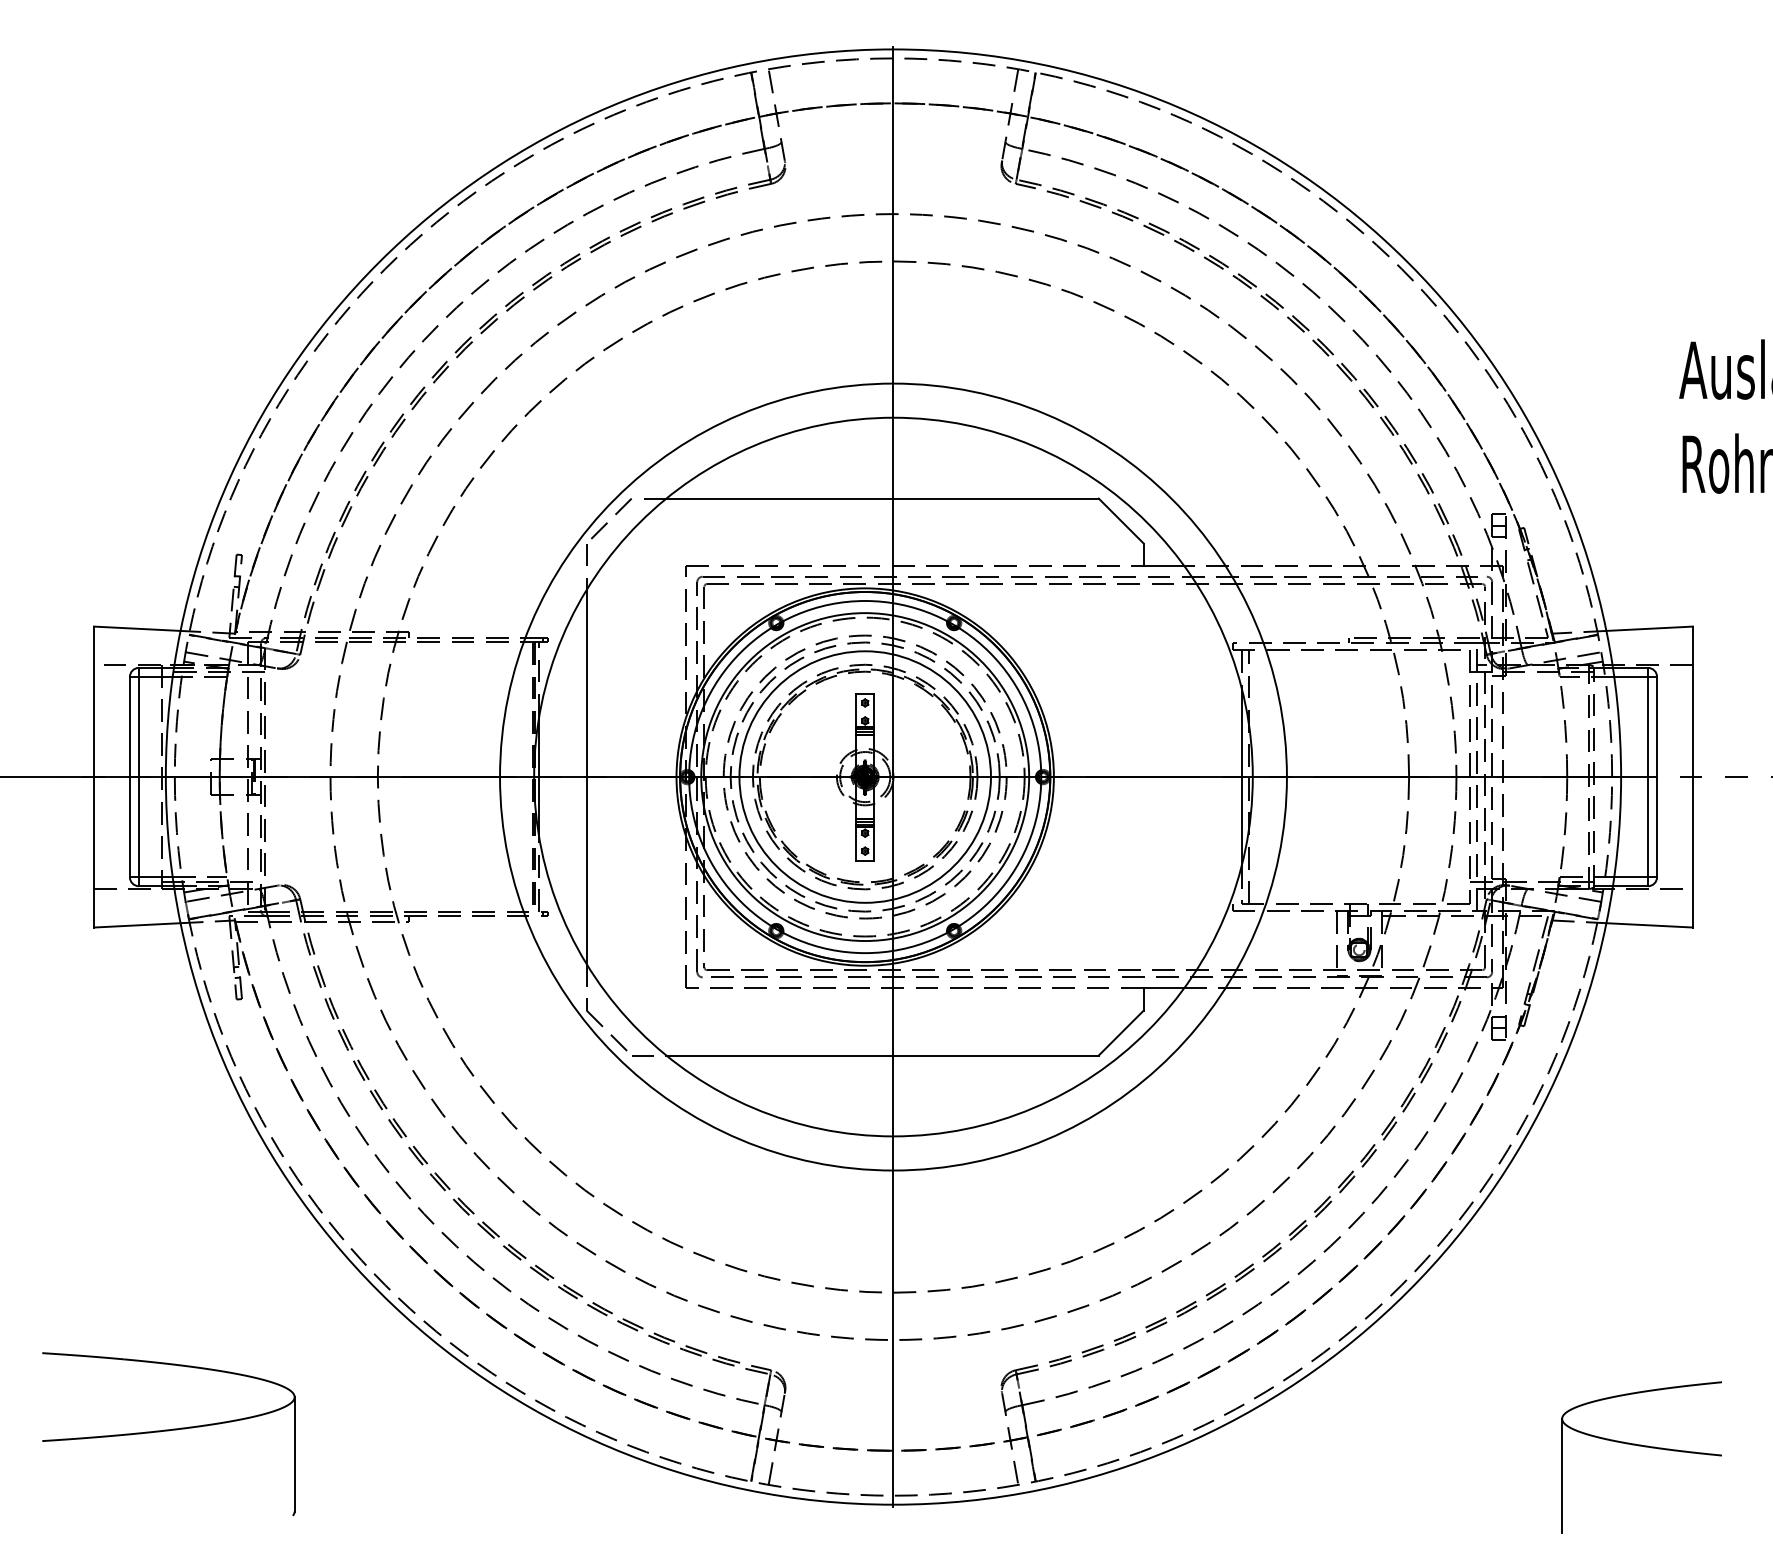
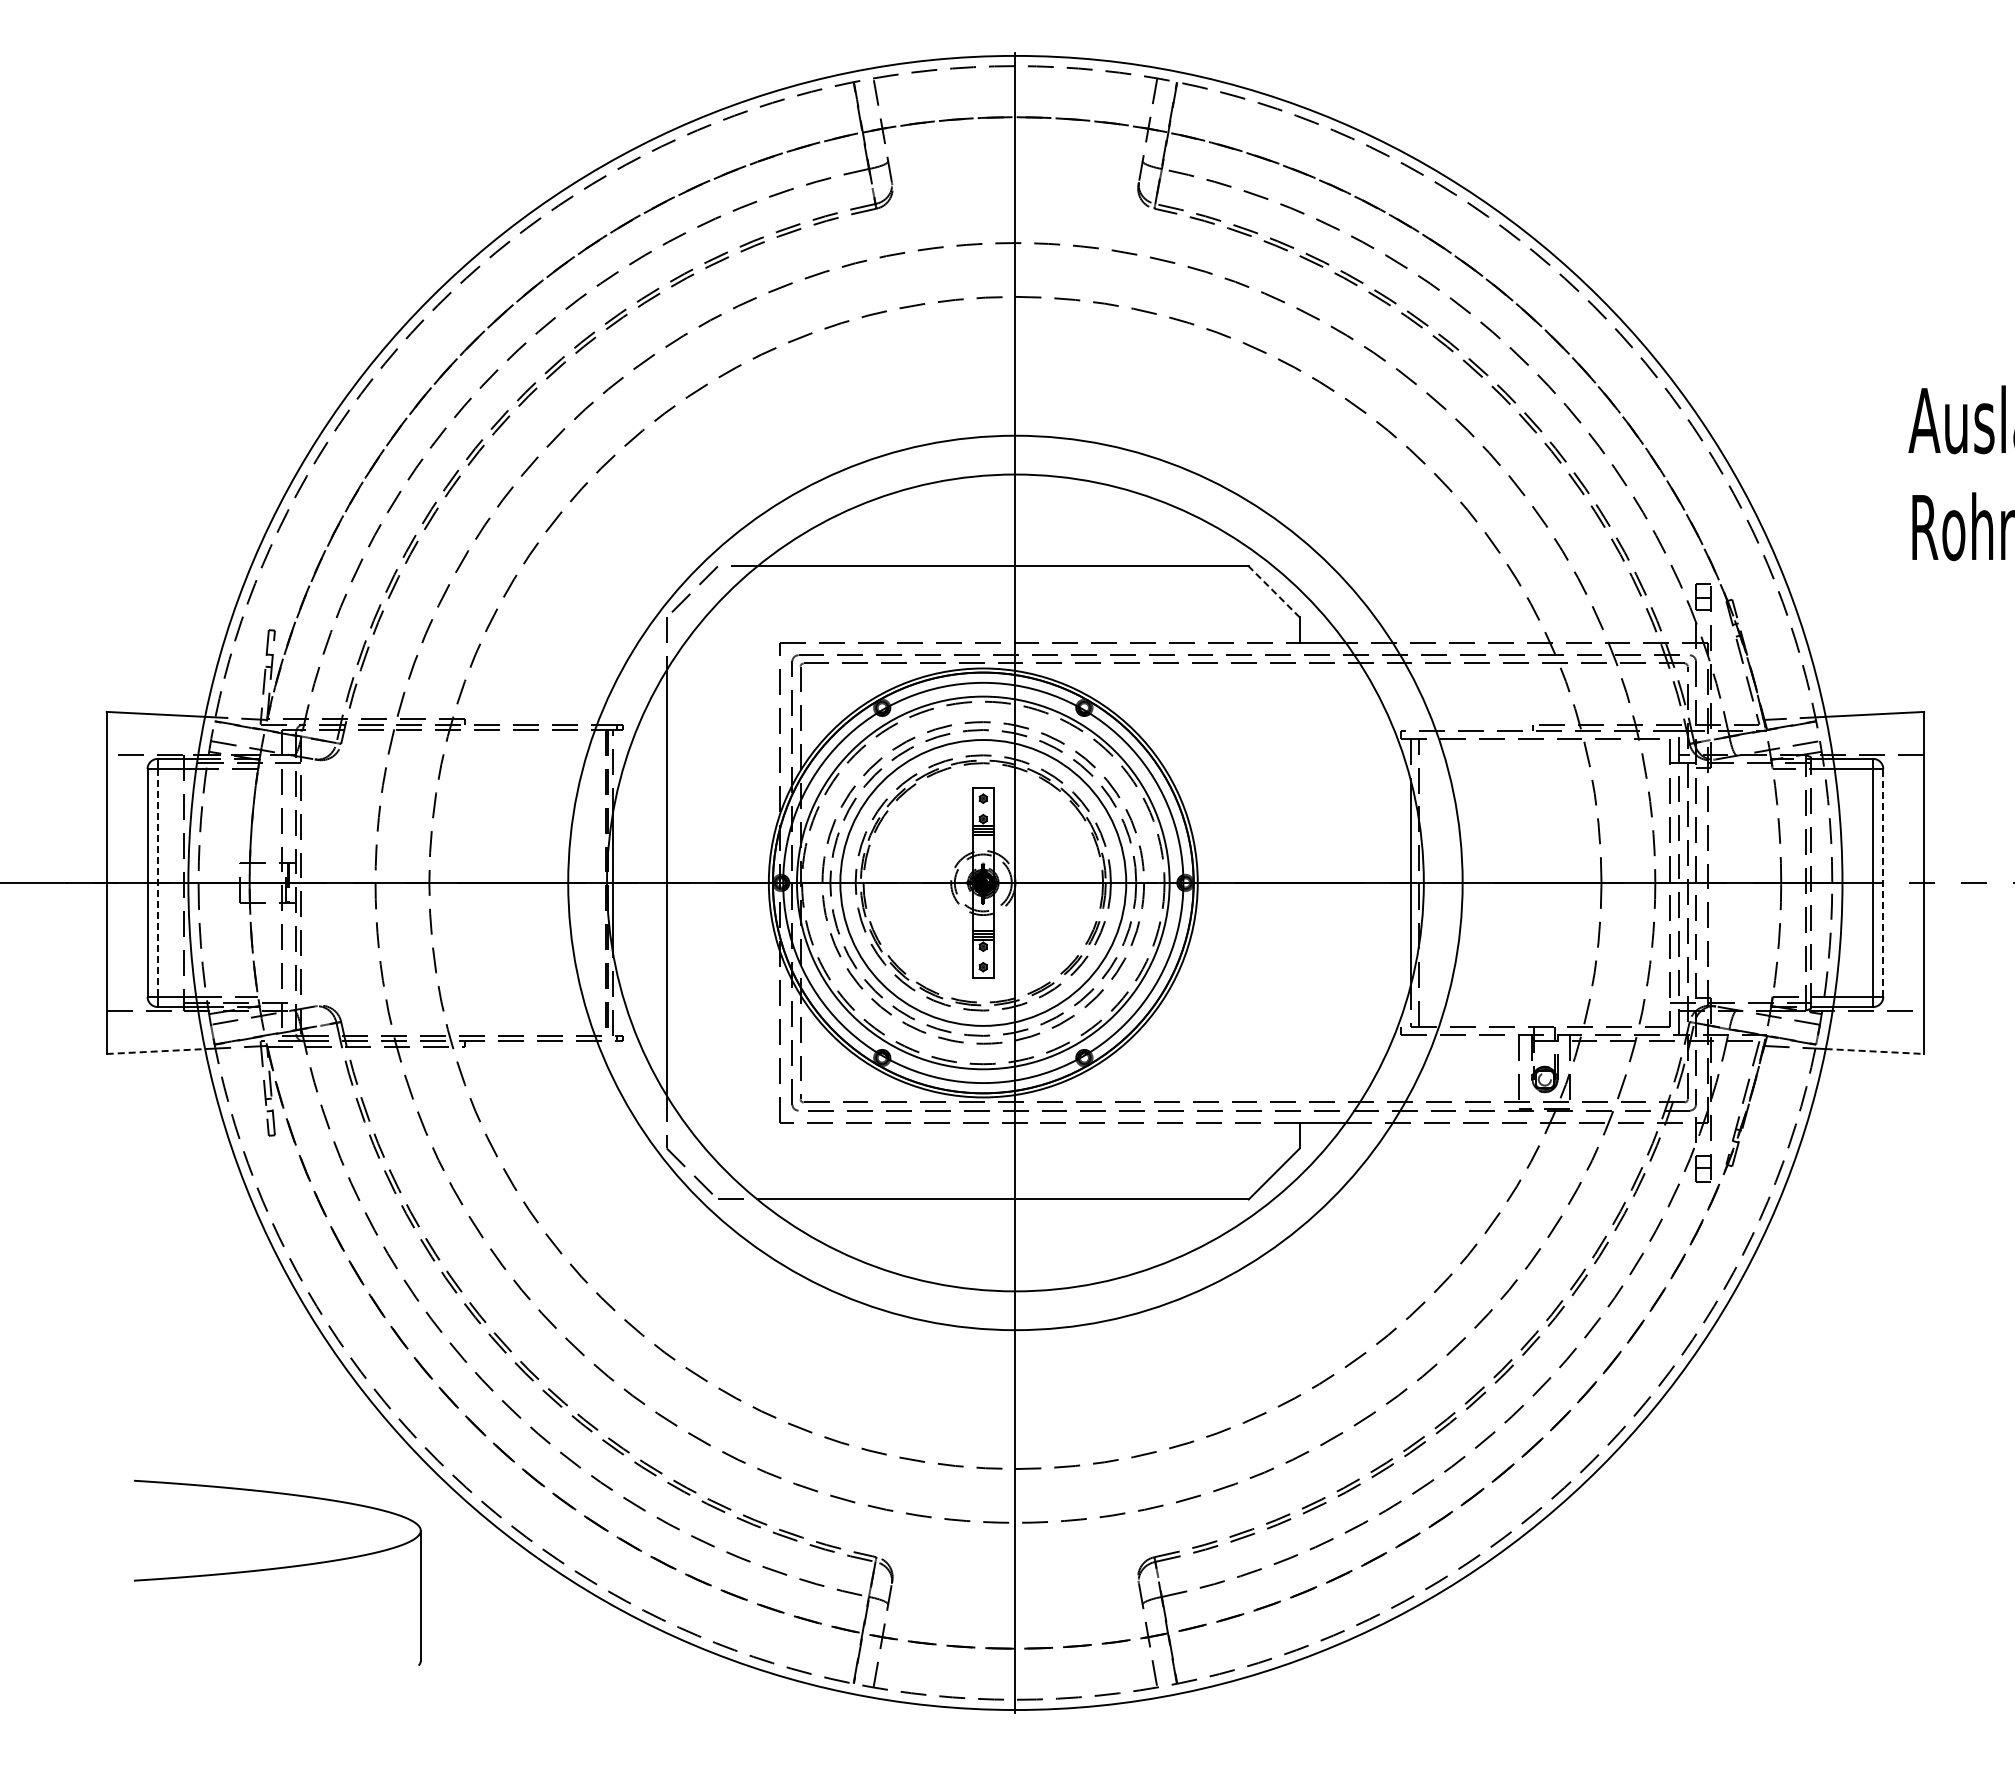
line: (1120, 520) -> (1273, 591), solid -> dashed
line: (138, 776) -> (157, 882), solid -> dashed
line: (1657, 776) -> (1883, 882), solid -> dashed
line: (137, 925) -> (156, 1051), solid -> dashed
line: (1650, 925) -> (1875, 1051), solid -> dashed
part: (168, 1433) -> (277, 1572), moved
part: (1643, 1447) -> (1867, 1644), removed

